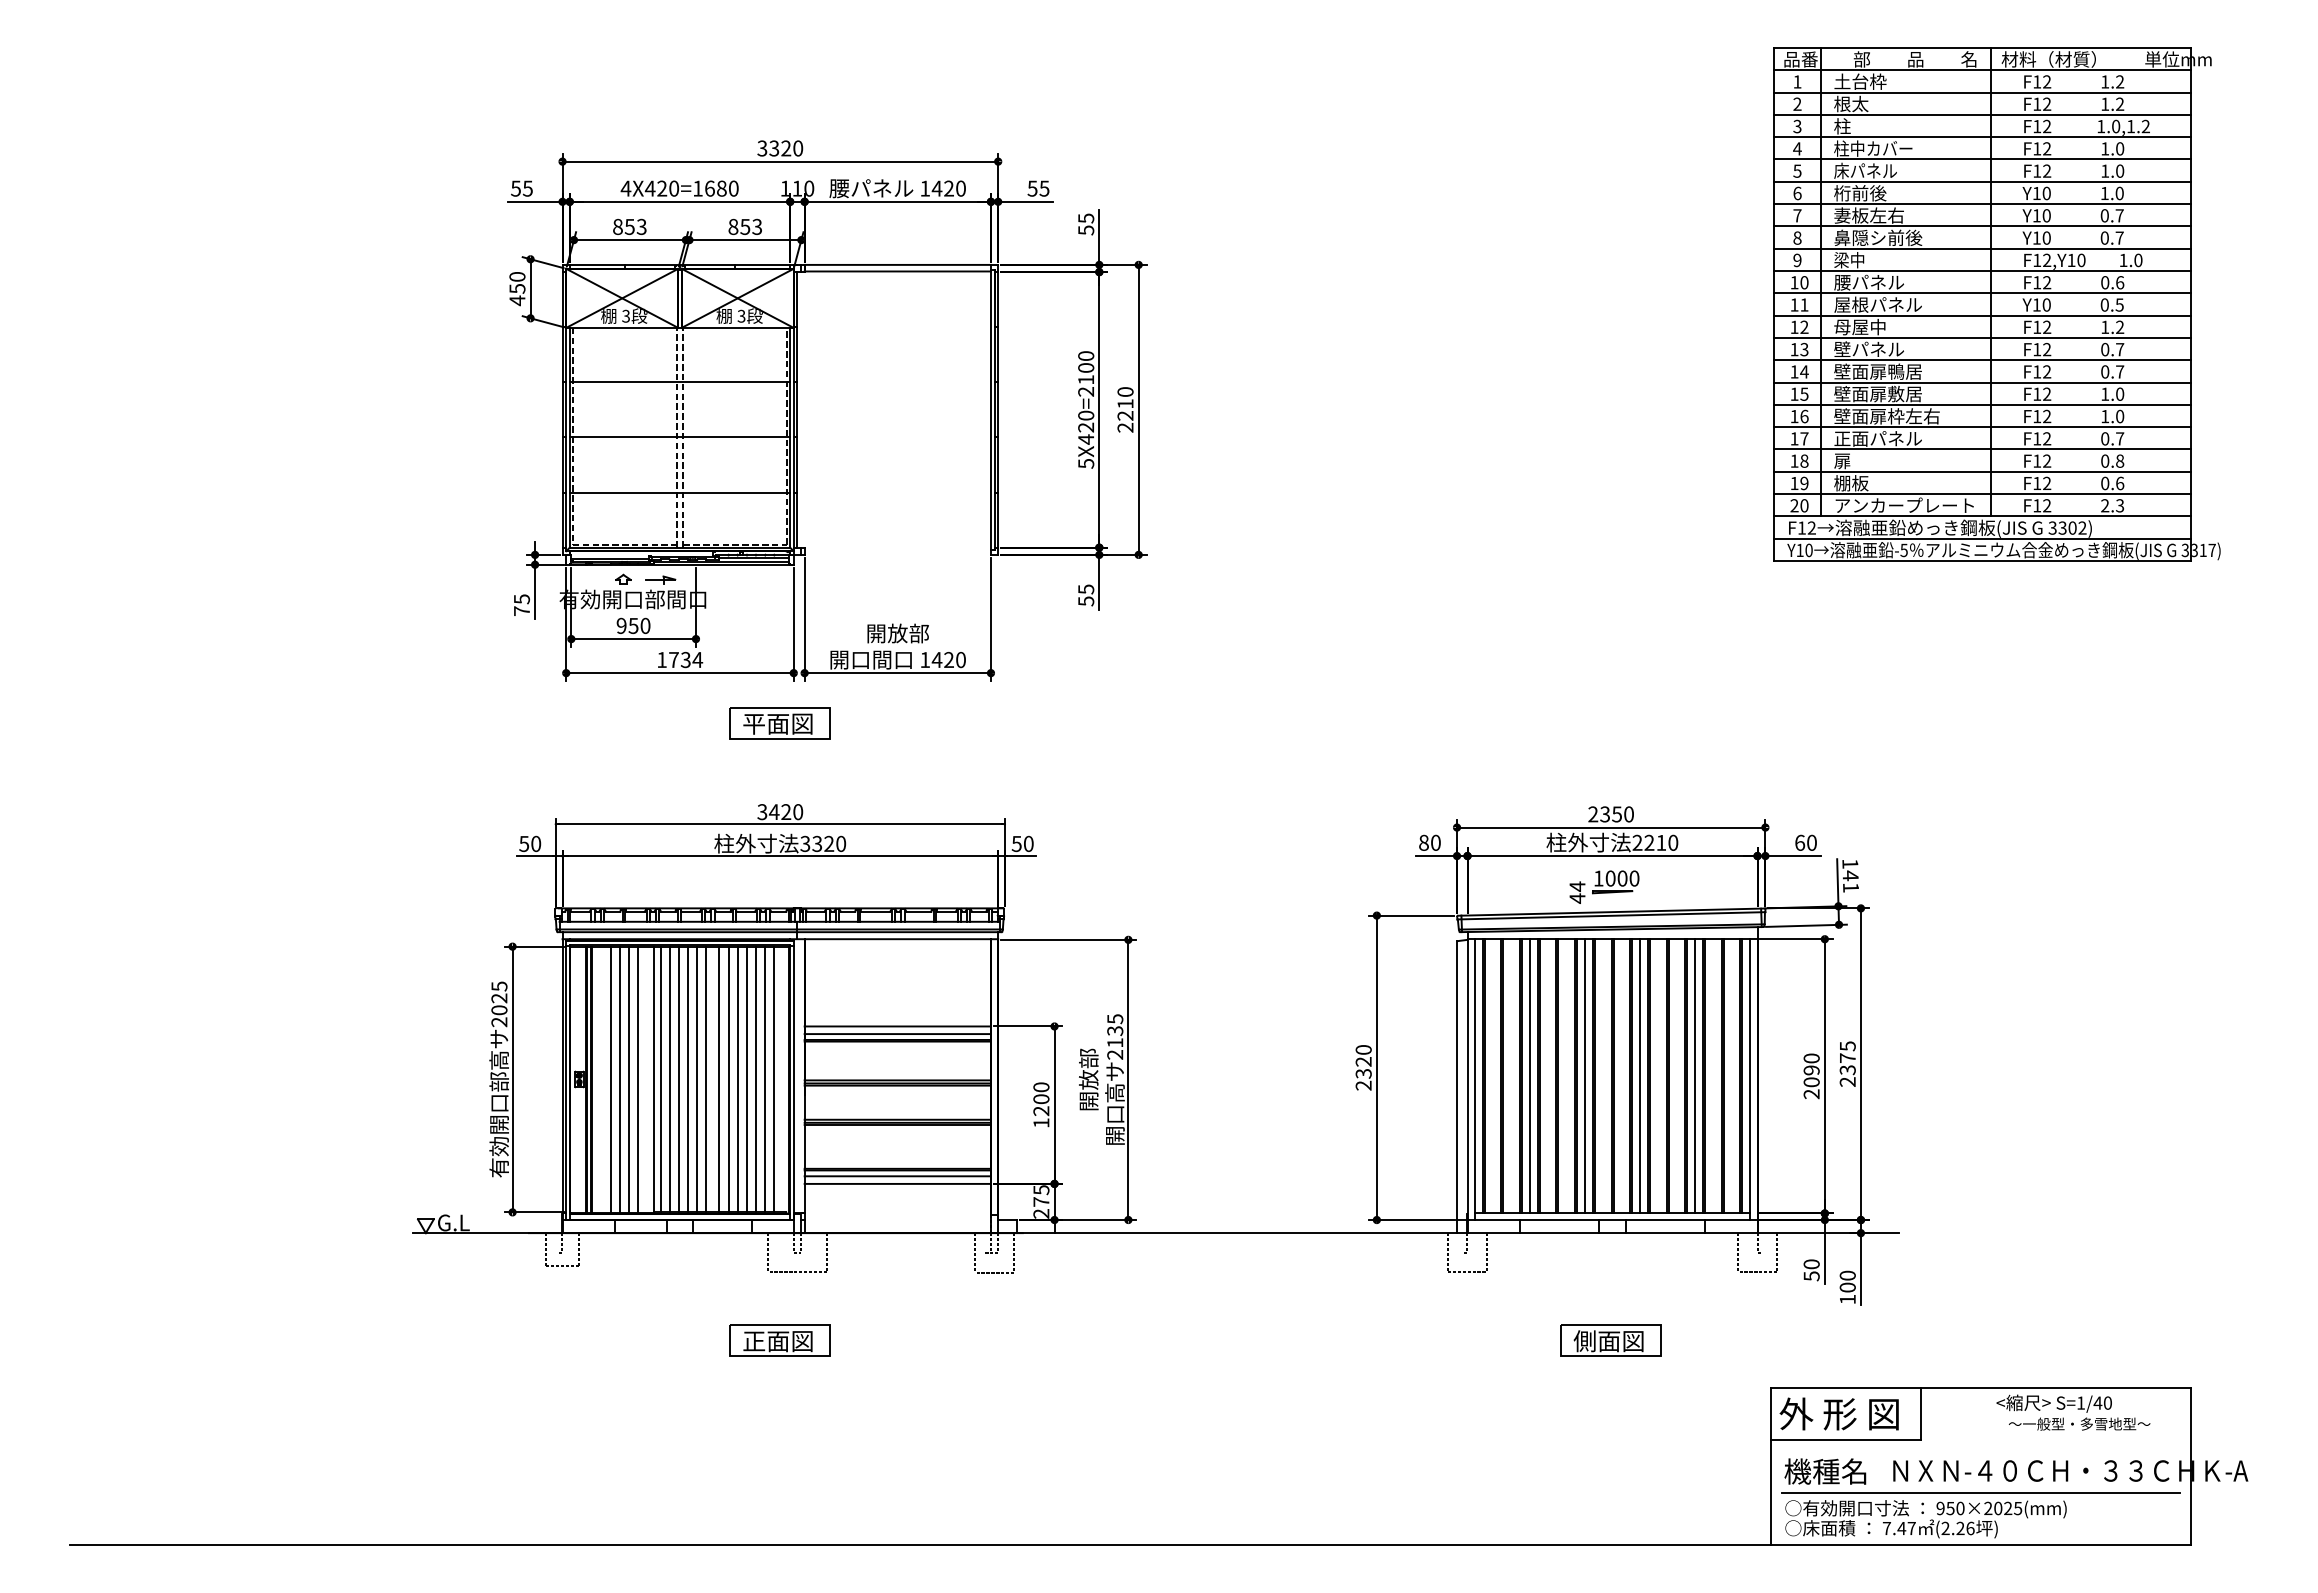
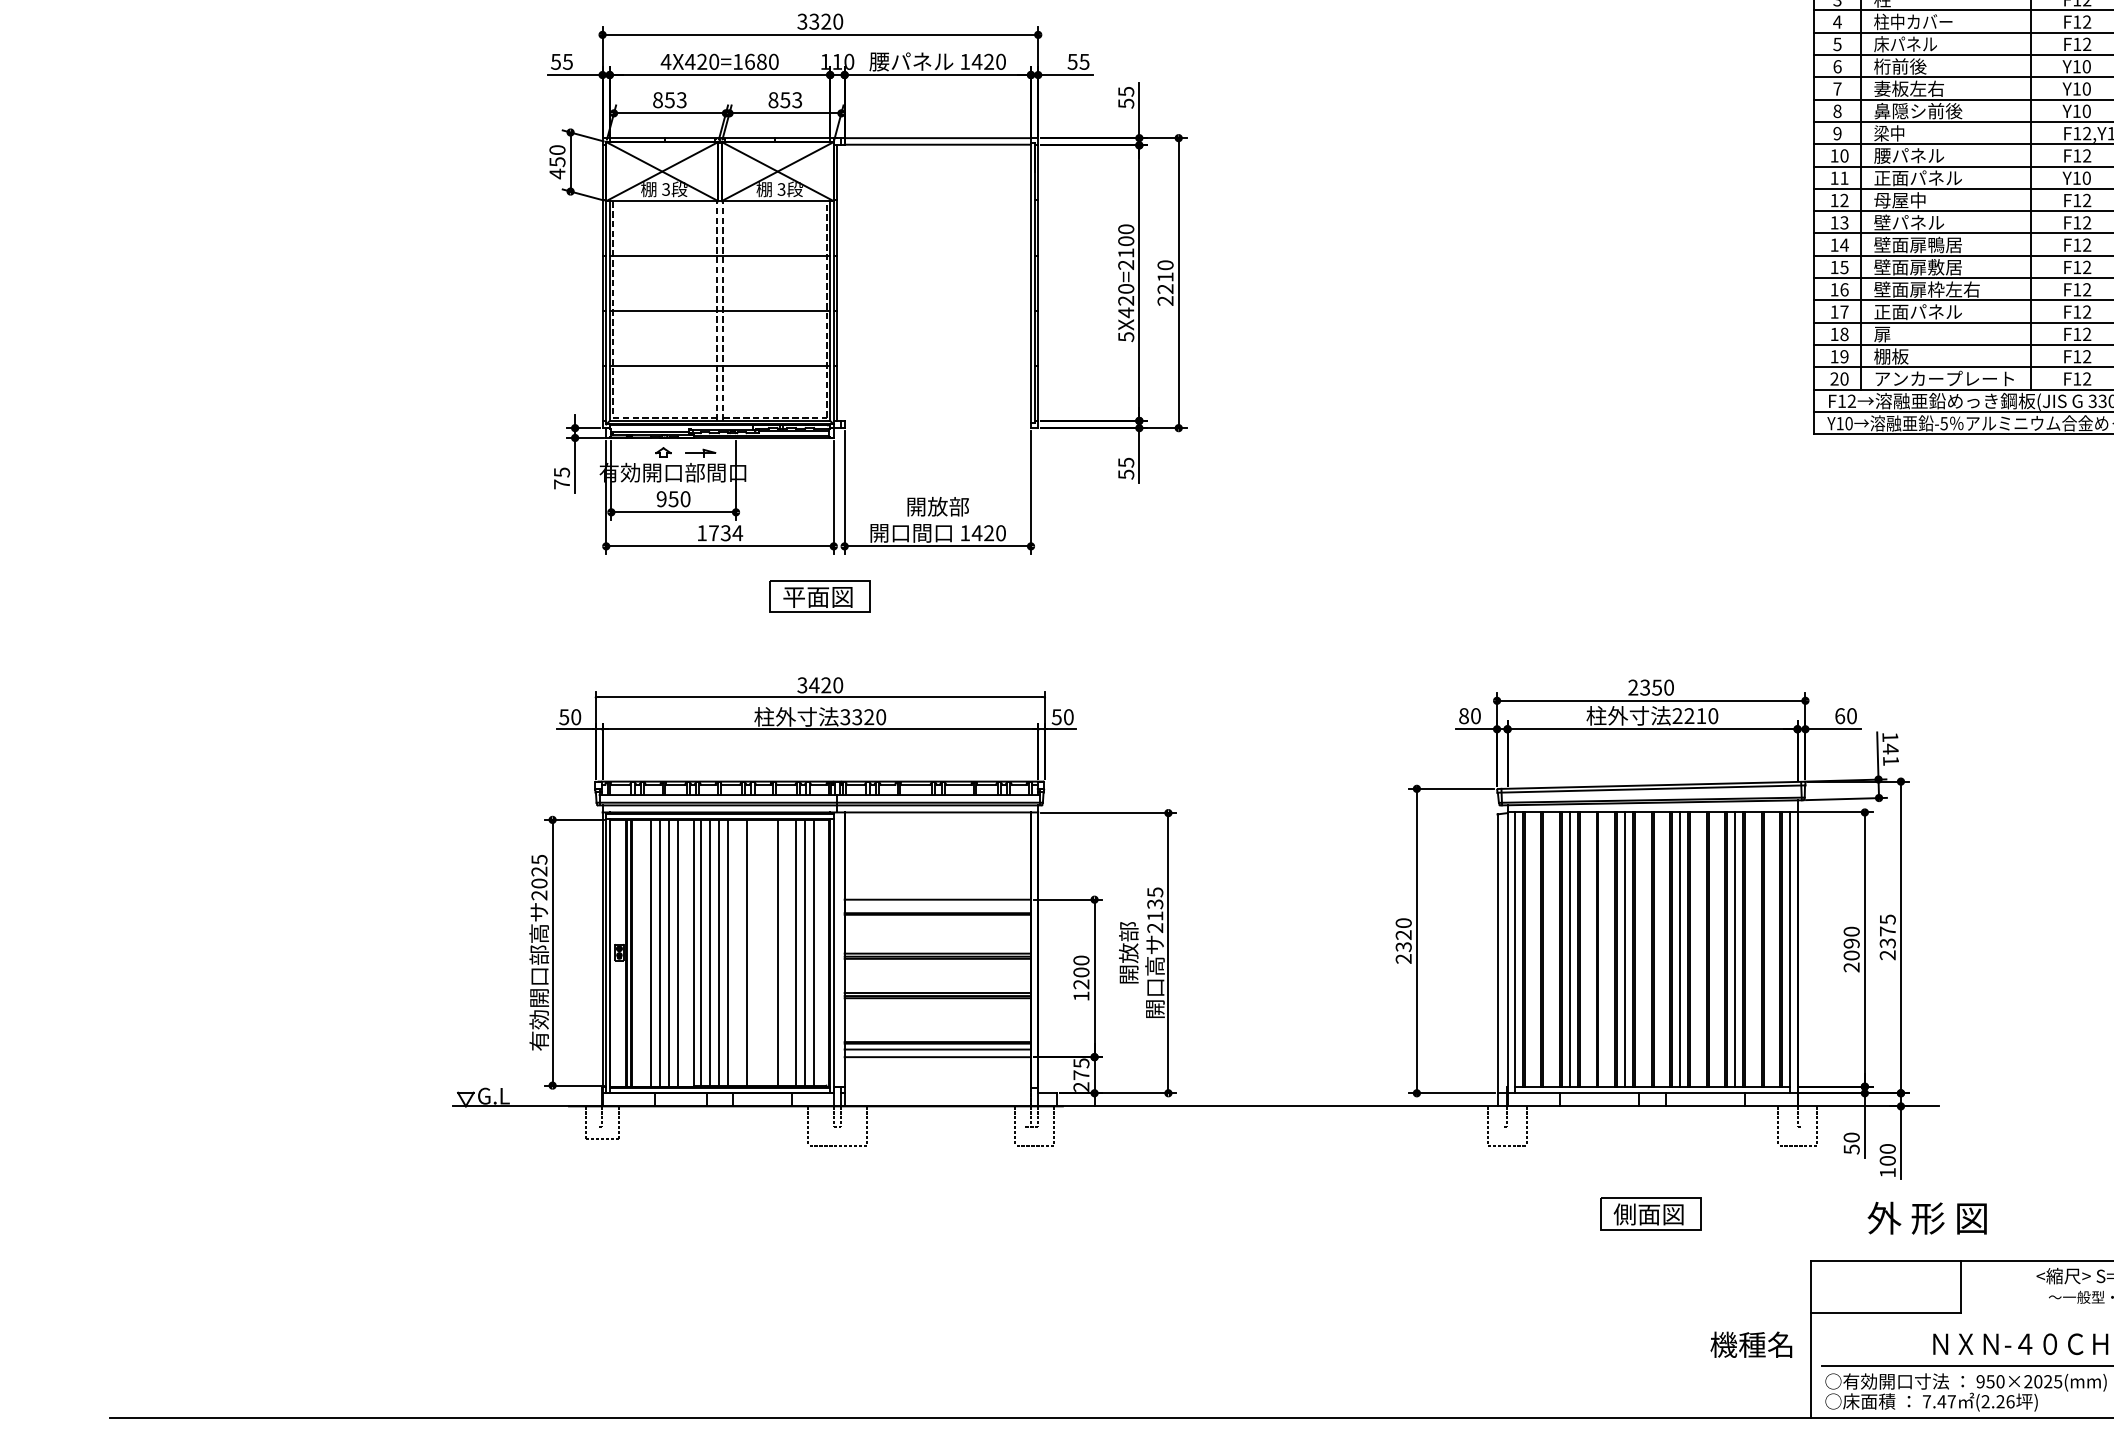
text: (1851, 304) -> (1891, 177), 屋根パネル -> 正面パネル
part: (1604, 886) -> (1644, 759), removed
line: (897, 1034) -> (937, 907), removed
line: (697, 1079) -> (737, 952), removed
line: (718, 1079) -> (758, 952), removed
line: (728, 1079) -> (768, 952), removed
line: (746, 1079) -> (786, 952), removed
part: (779, 1340) -> (819, 1213), removed
text: (1838, 1413) -> (1926, 1217), moved
text: (1825, 1471) -> (1751, 1344), moved

